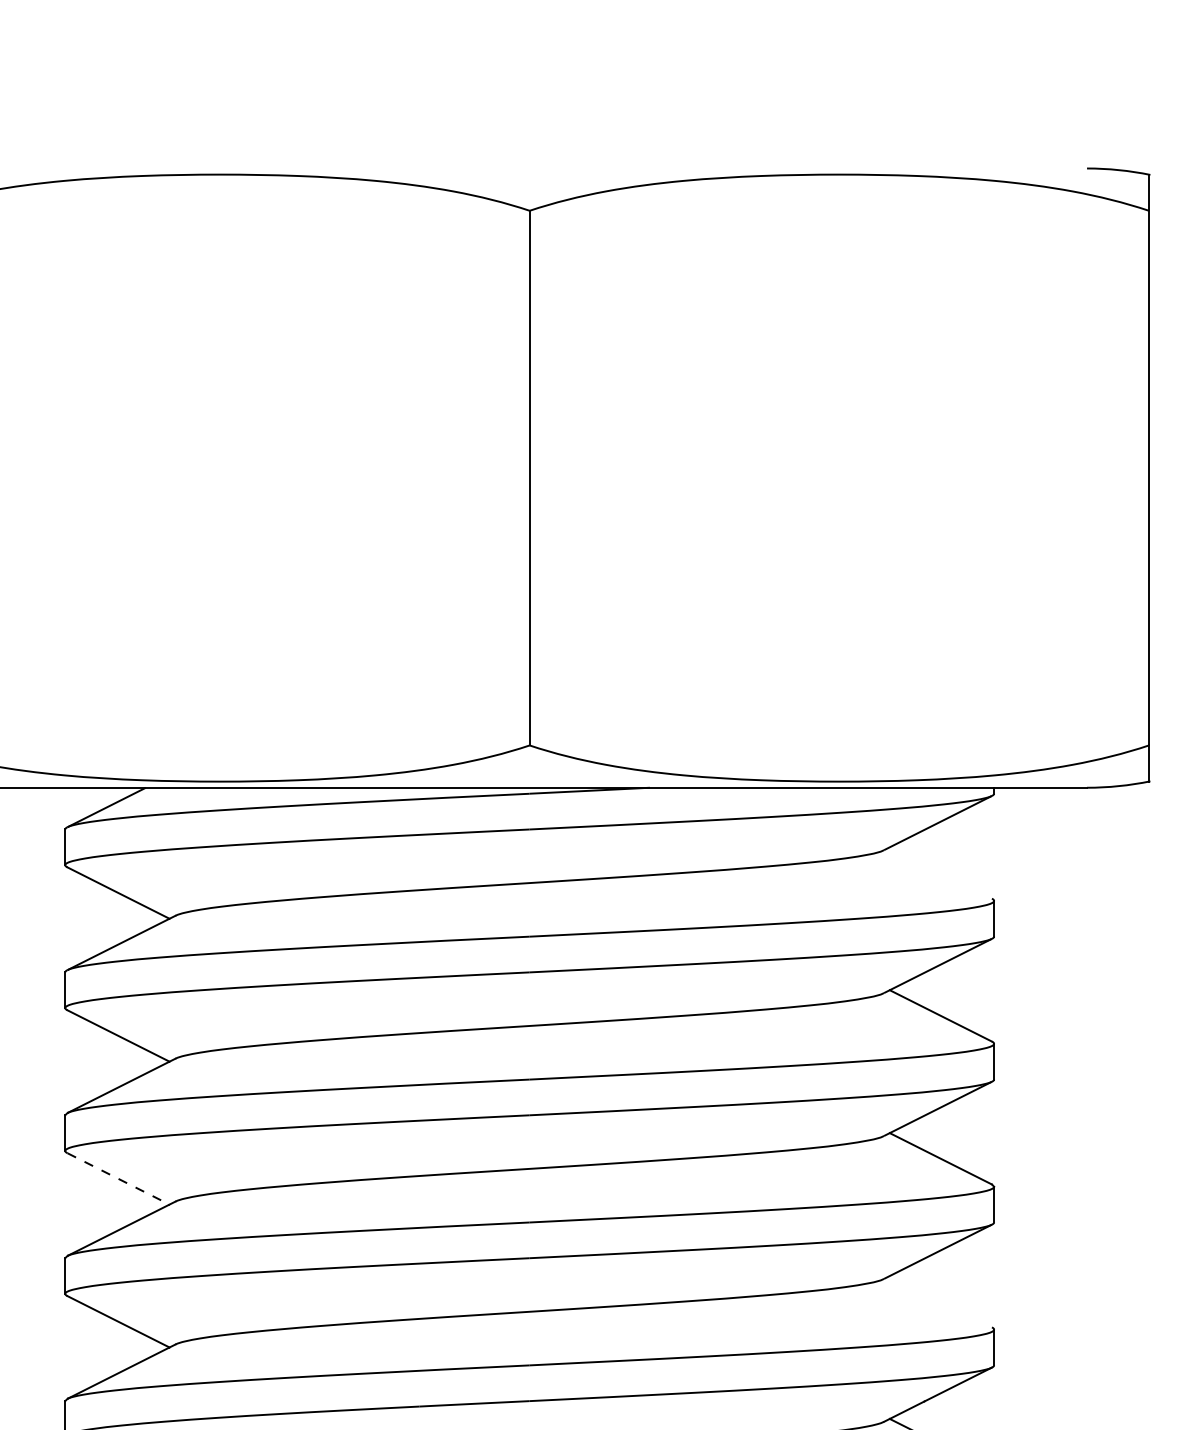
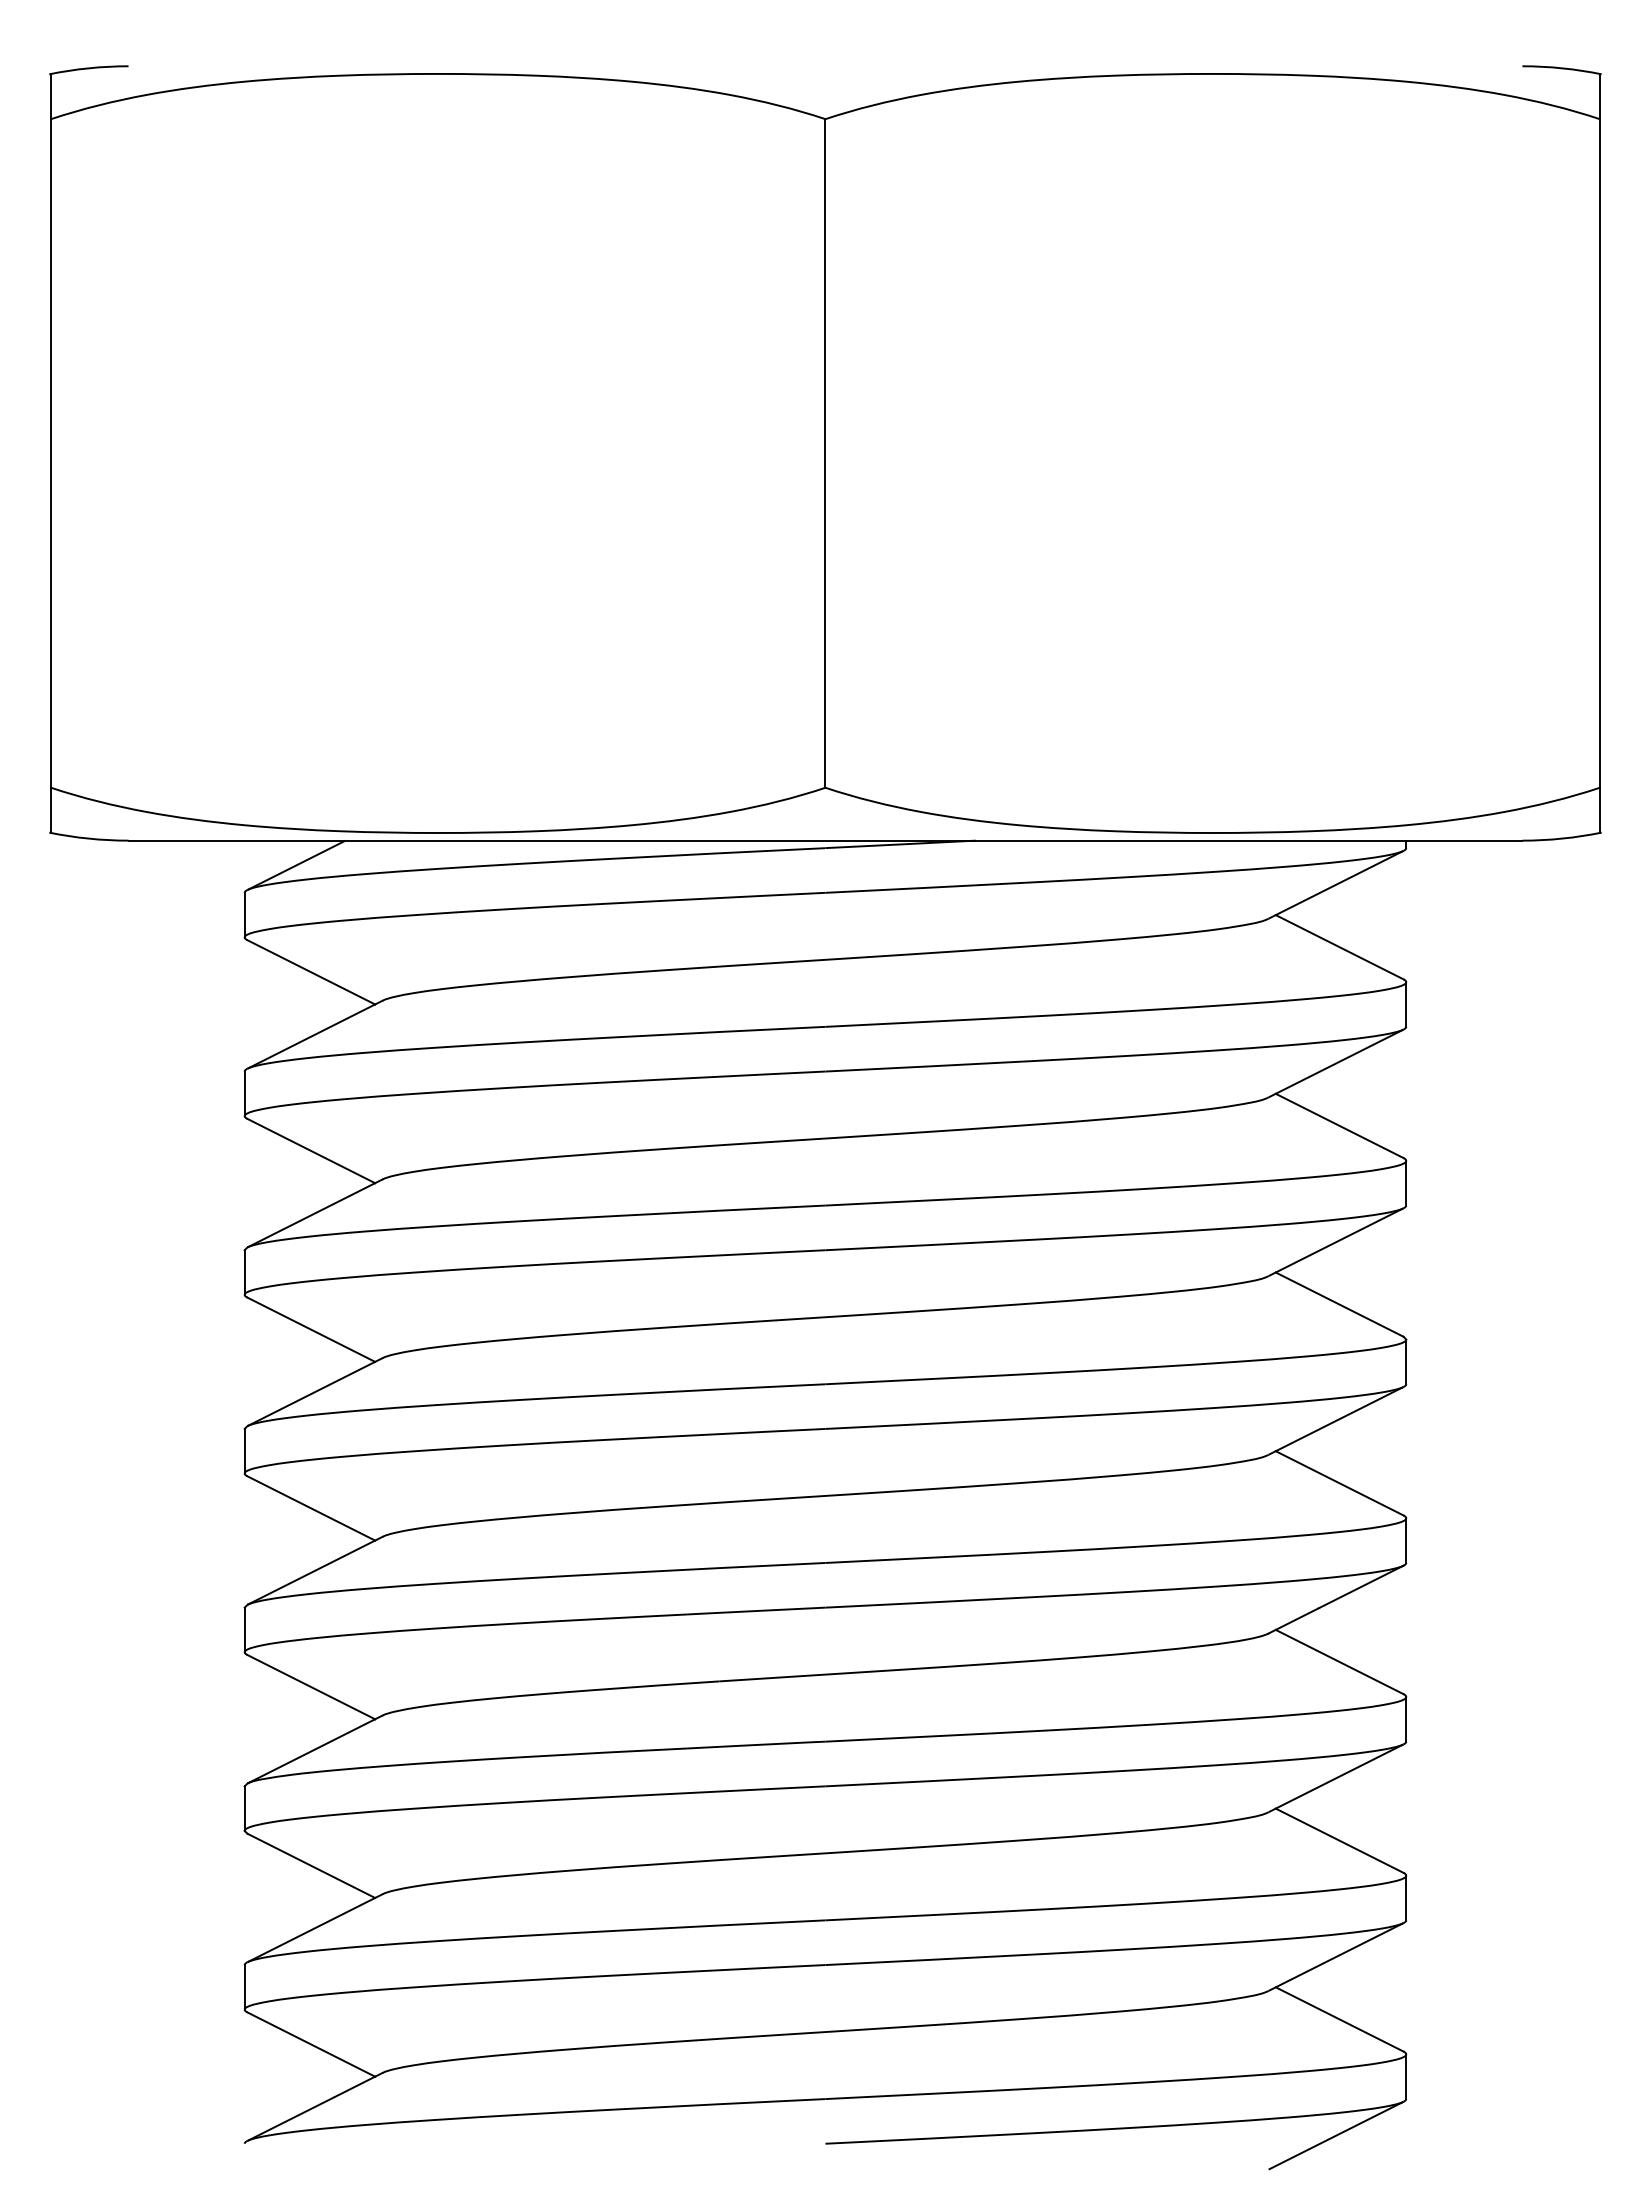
line: (940, 873) -> (1339, 947), added
line: (118, 1178) -> (311, 1329), dashed -> solid
line: (940, 1301) -> (1339, 1483), added

